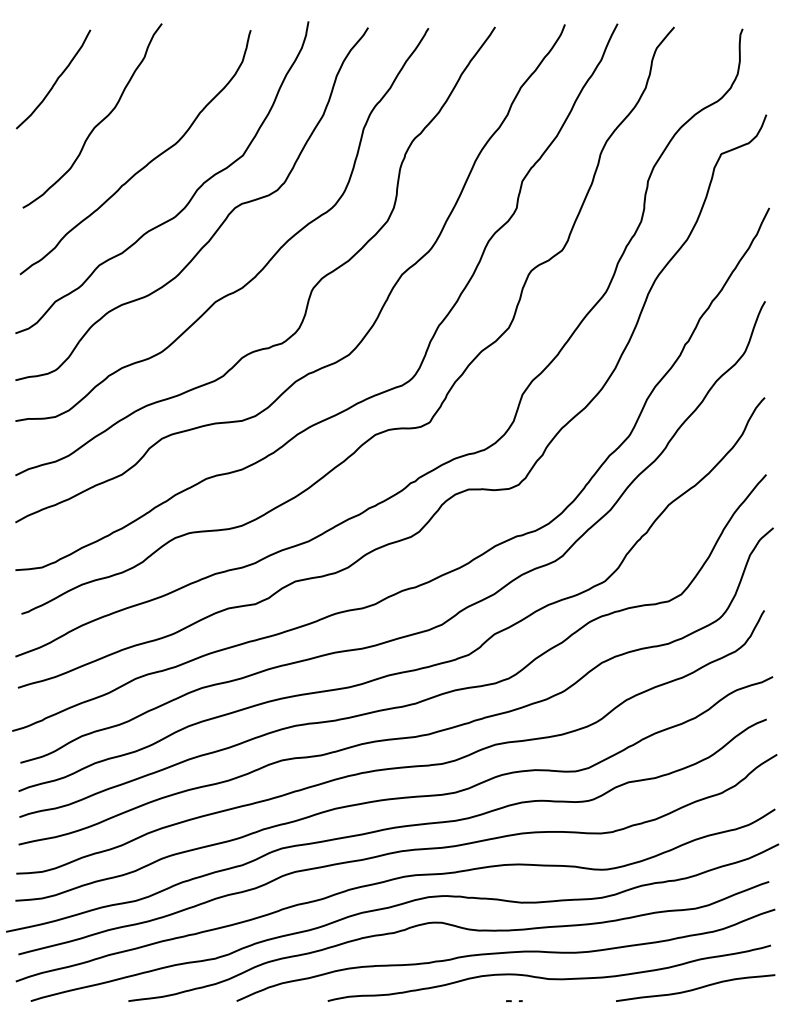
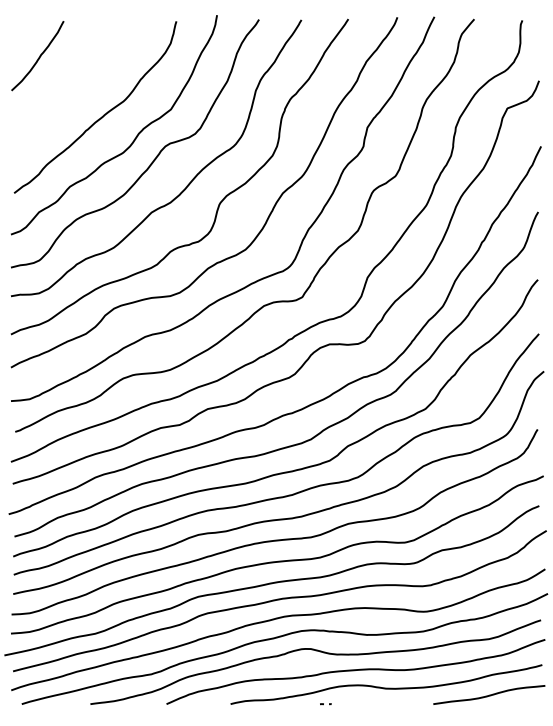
curve: (97, 122) -> (68, 86), removed
part: (513, 1001) -> (325, 704), moved

